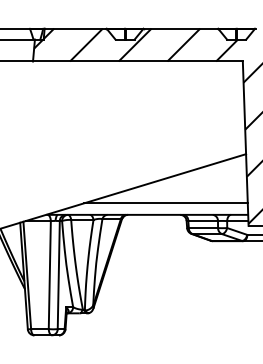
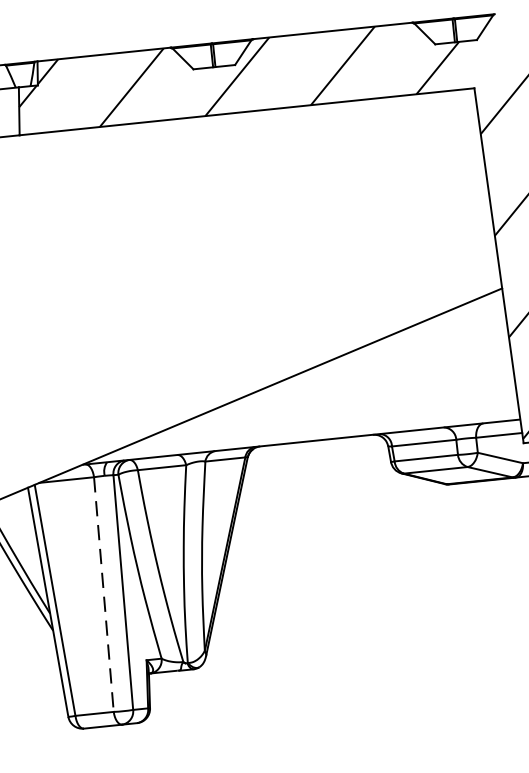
line: (166, 203) -> (340, 413), removed
line: (49, 275) -> (103, 595), solid -> dashed

